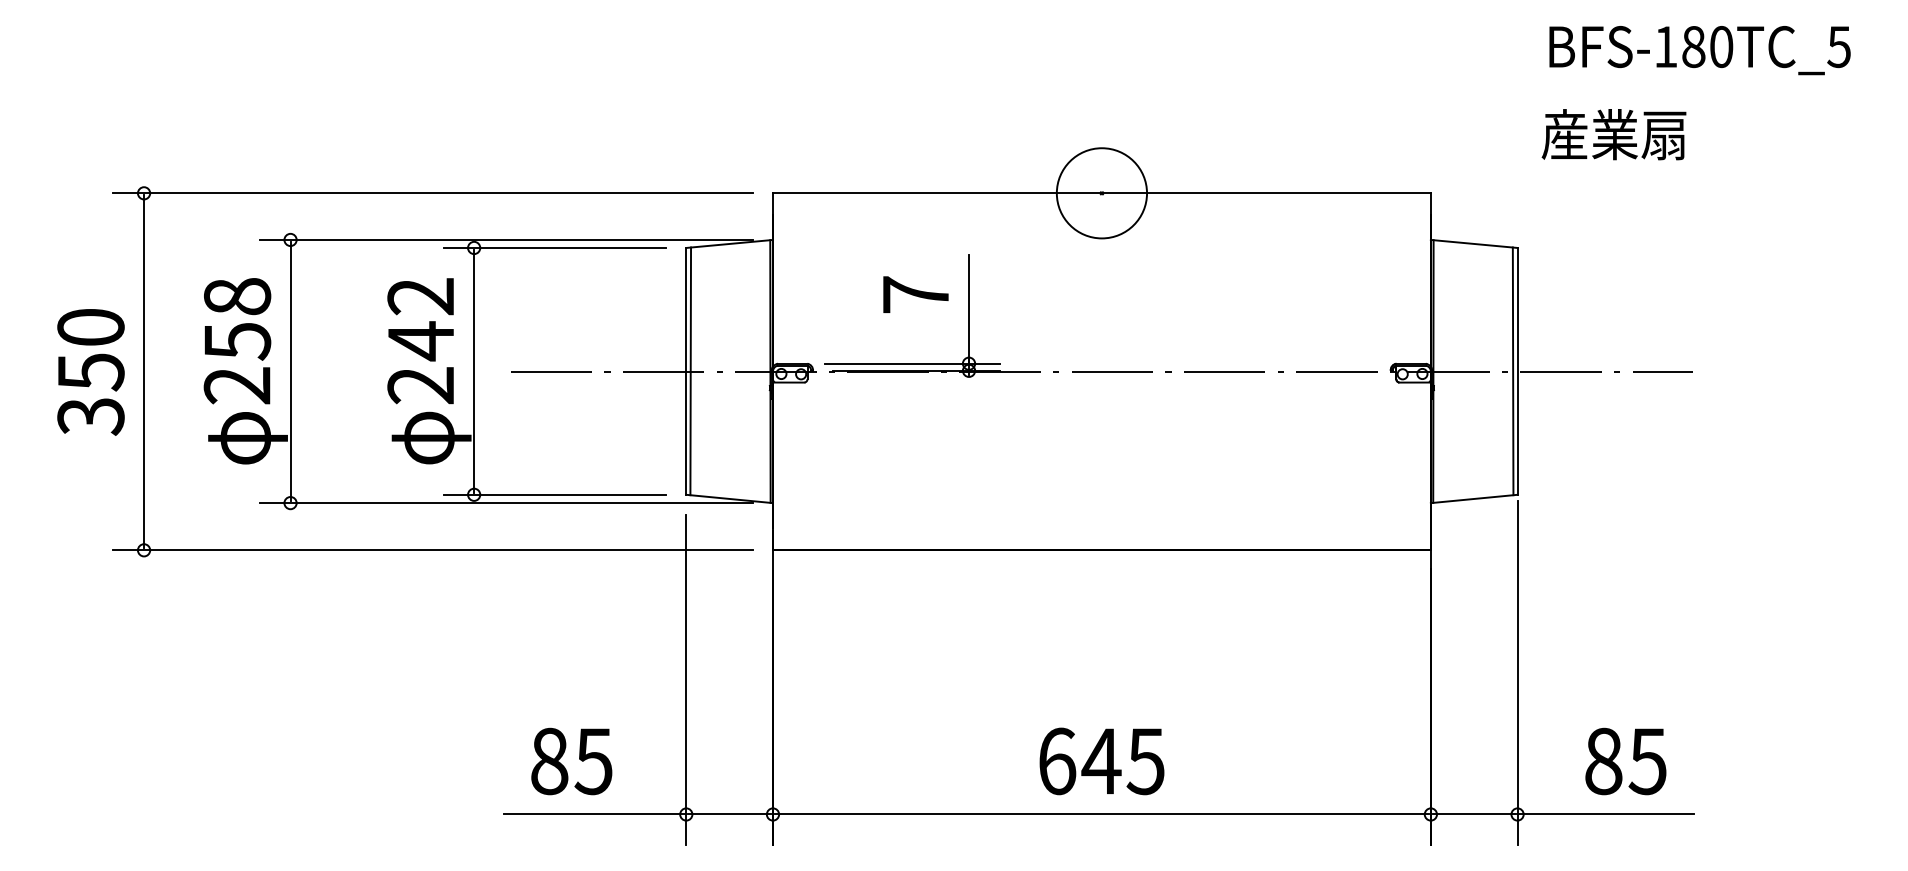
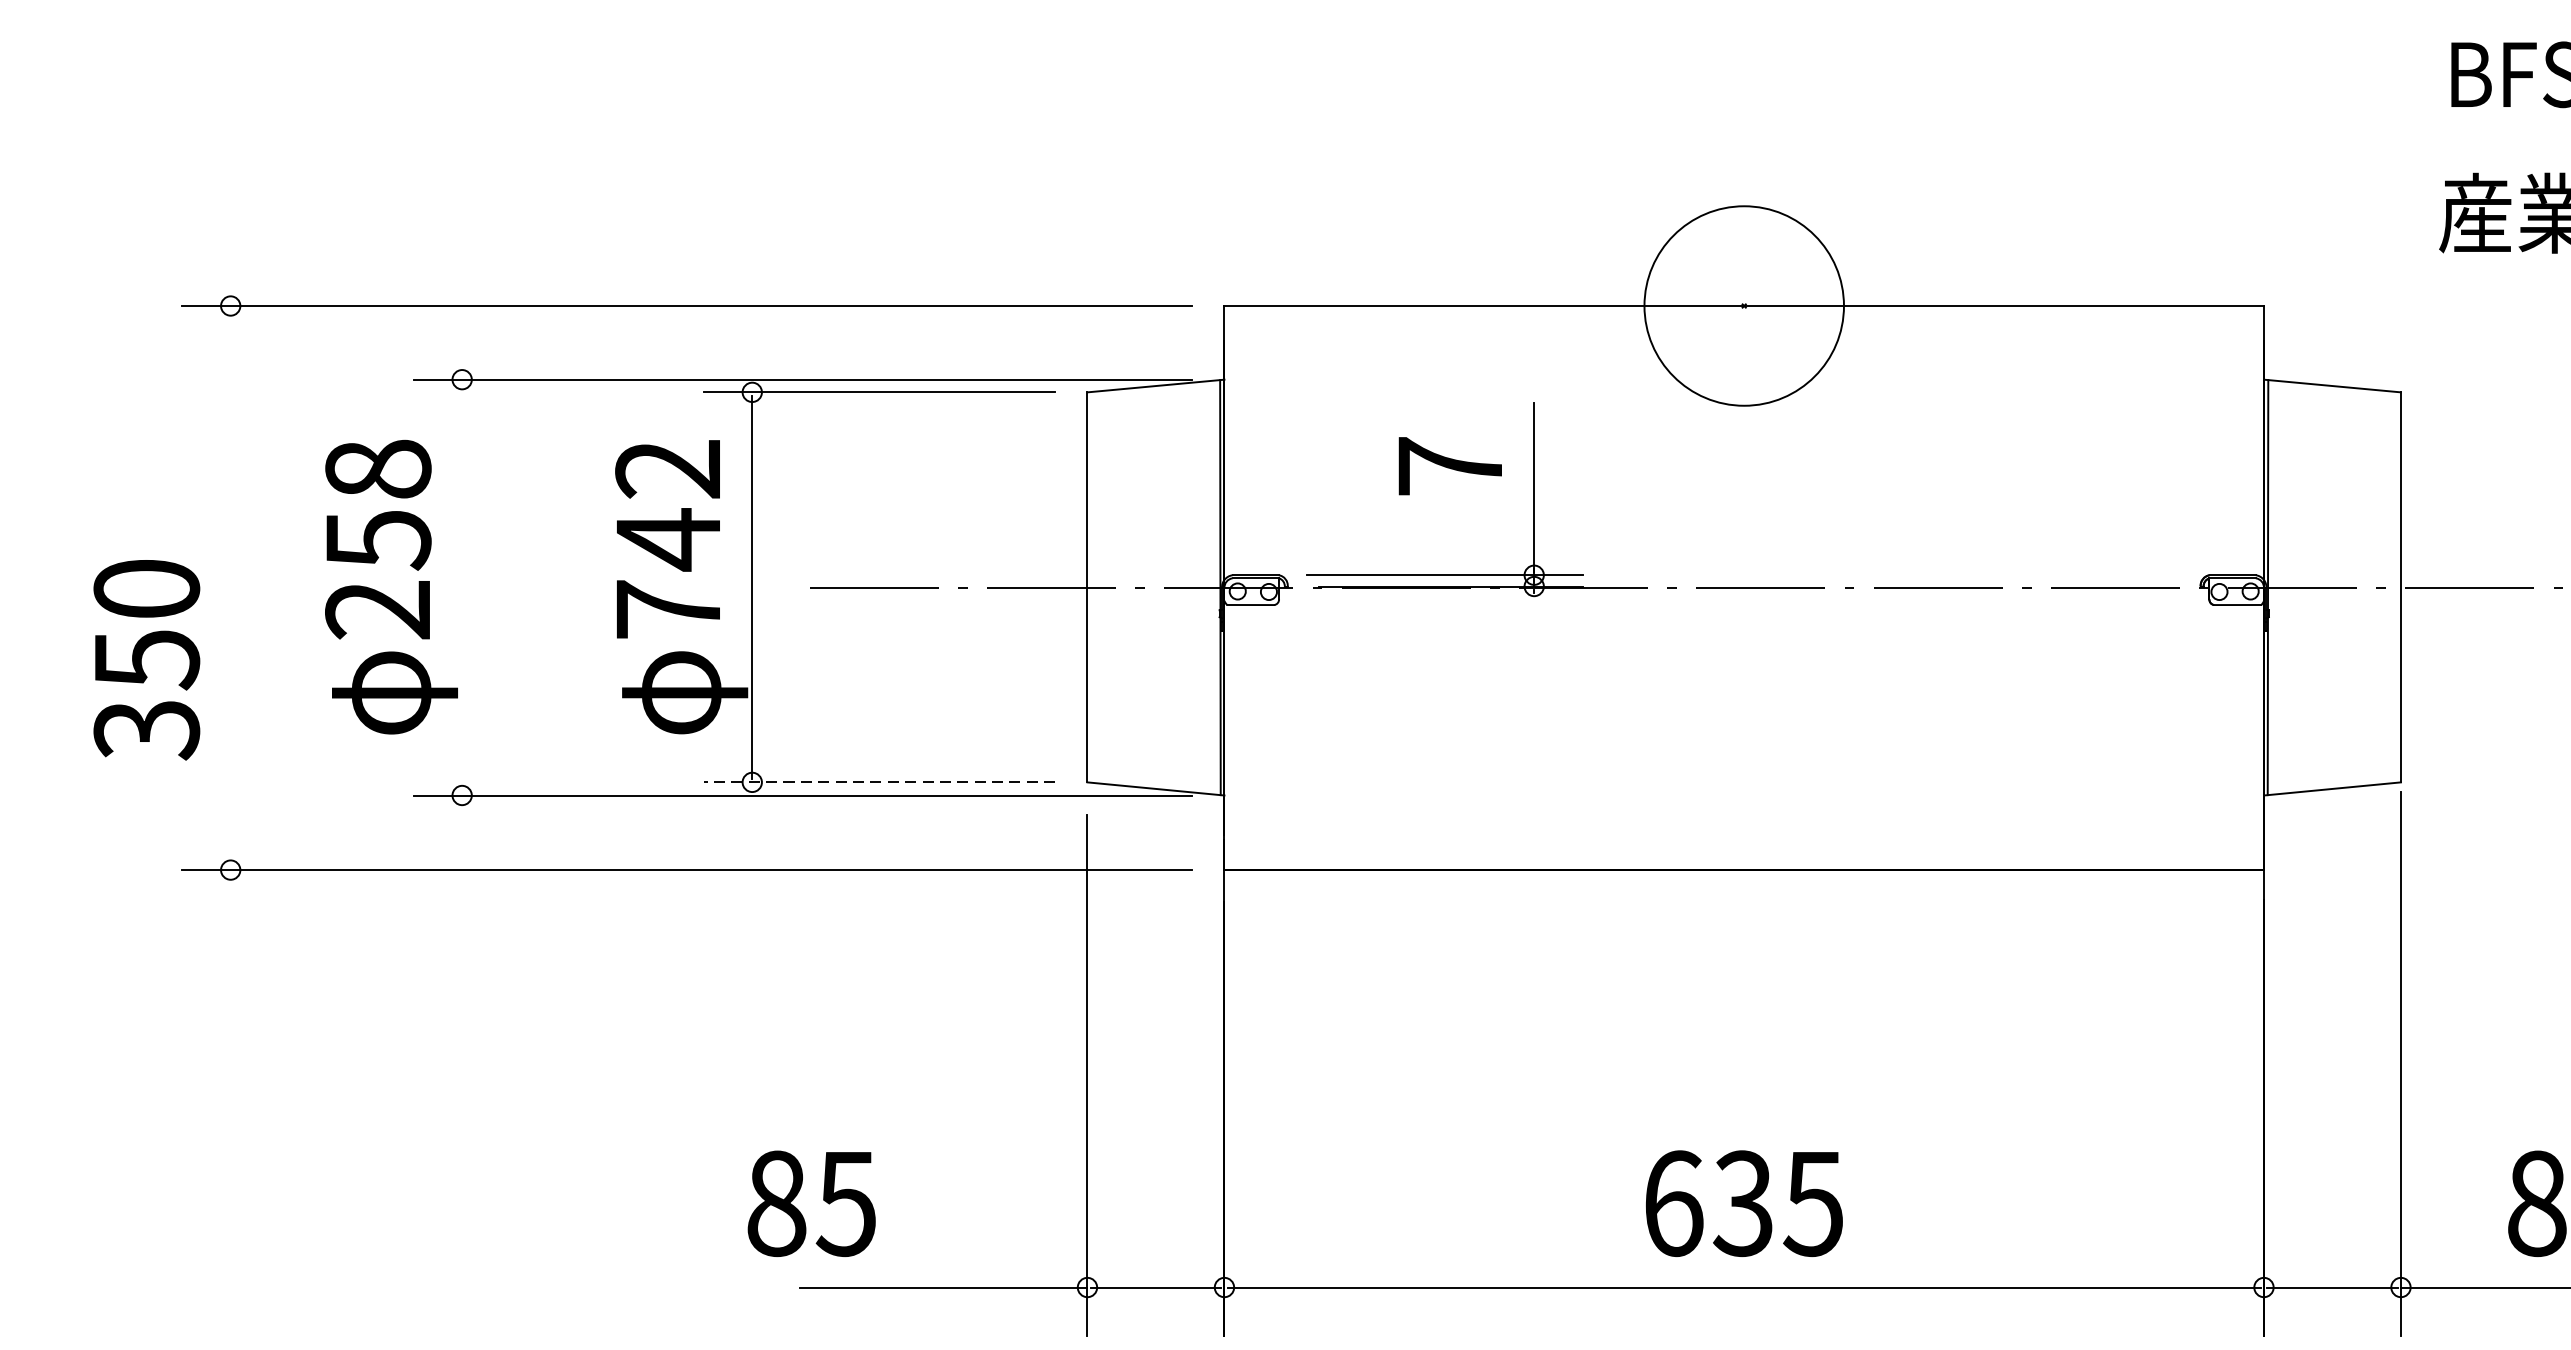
circle: (1101, 193) -> (1743, 306), size x1.4
line: (144, 371) -> (231, 587), removed
line: (290, 371) -> (462, 587), removed
line: (690, 371) -> (1094, 587), removed
line: (1512, 371) -> (2392, 587), removed
text: (90, 372) -> (146, 660), moved
text: (420, 385) -> (667, 609), 242 -> 742
line: (554, 494) -> (879, 781), solid -> dashed
text: (571, 761) -> (811, 1203), moved
text: (1101, 761) -> (1743, 1203), 645 -> 635

